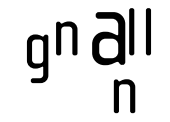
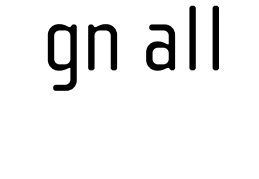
part: (108, 38) -> (160, 47), size x0.62
part: (37, 58) -> (61, 57), moved
part: (118, 96) -> (174, 127), removed

